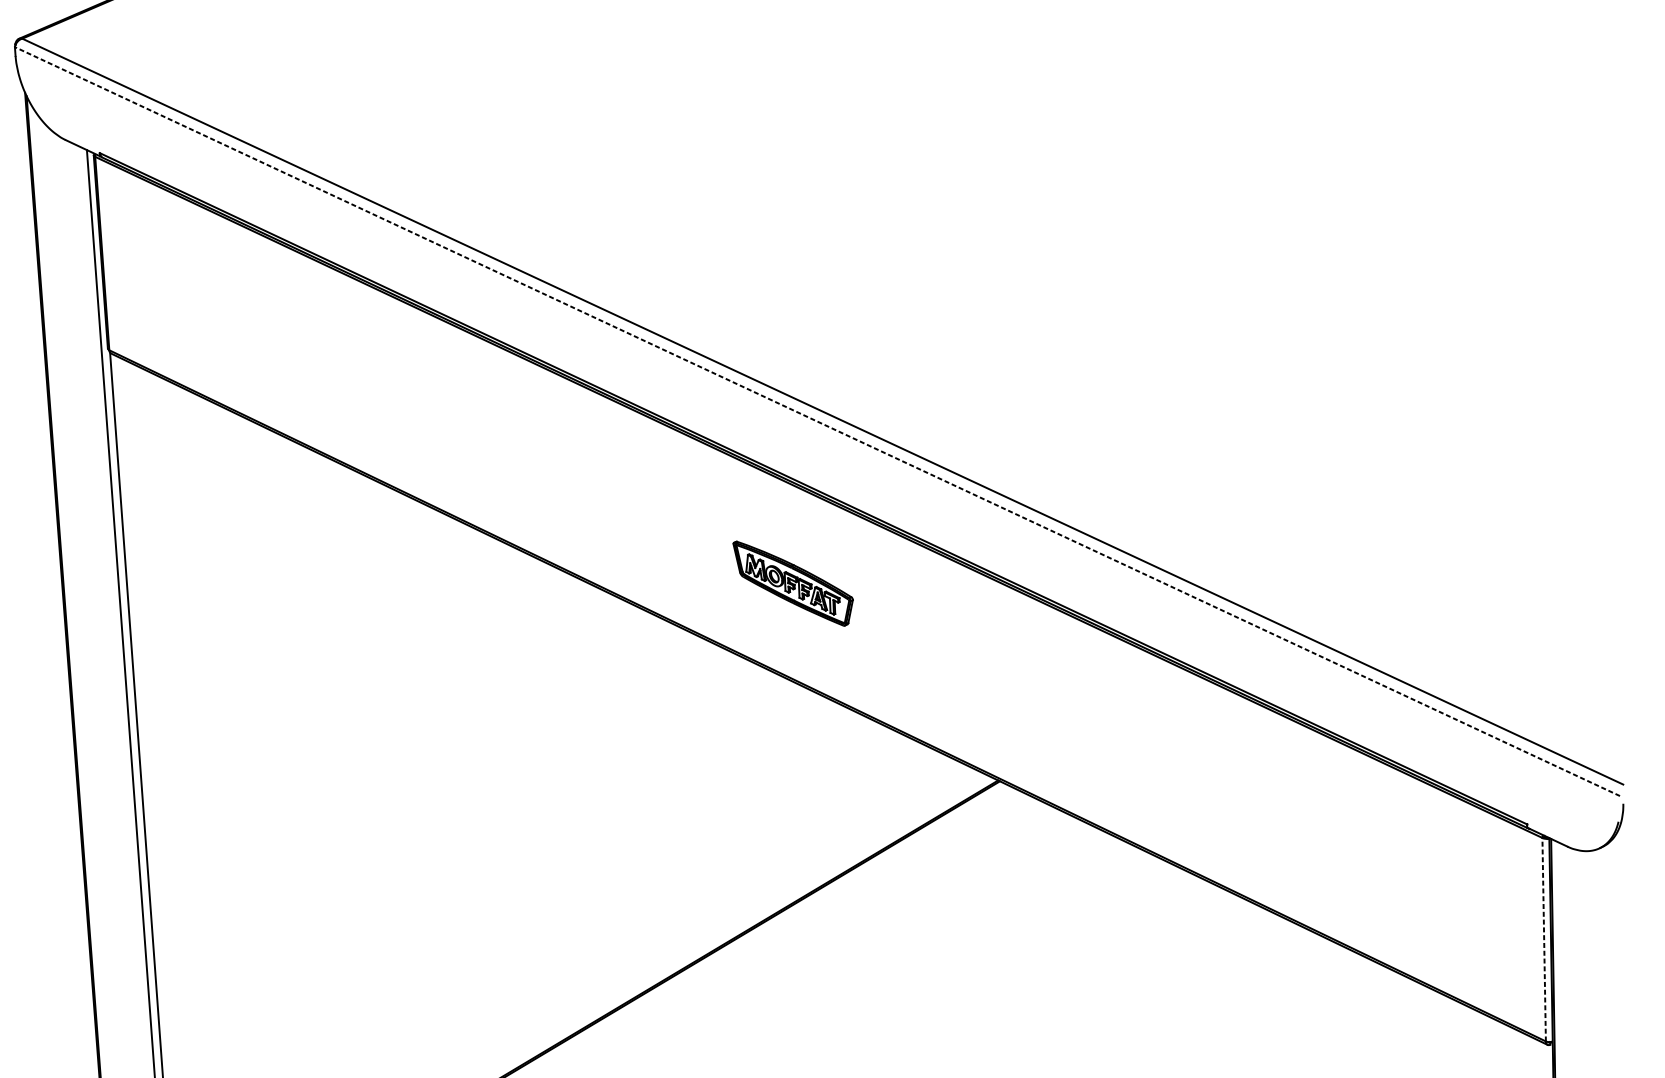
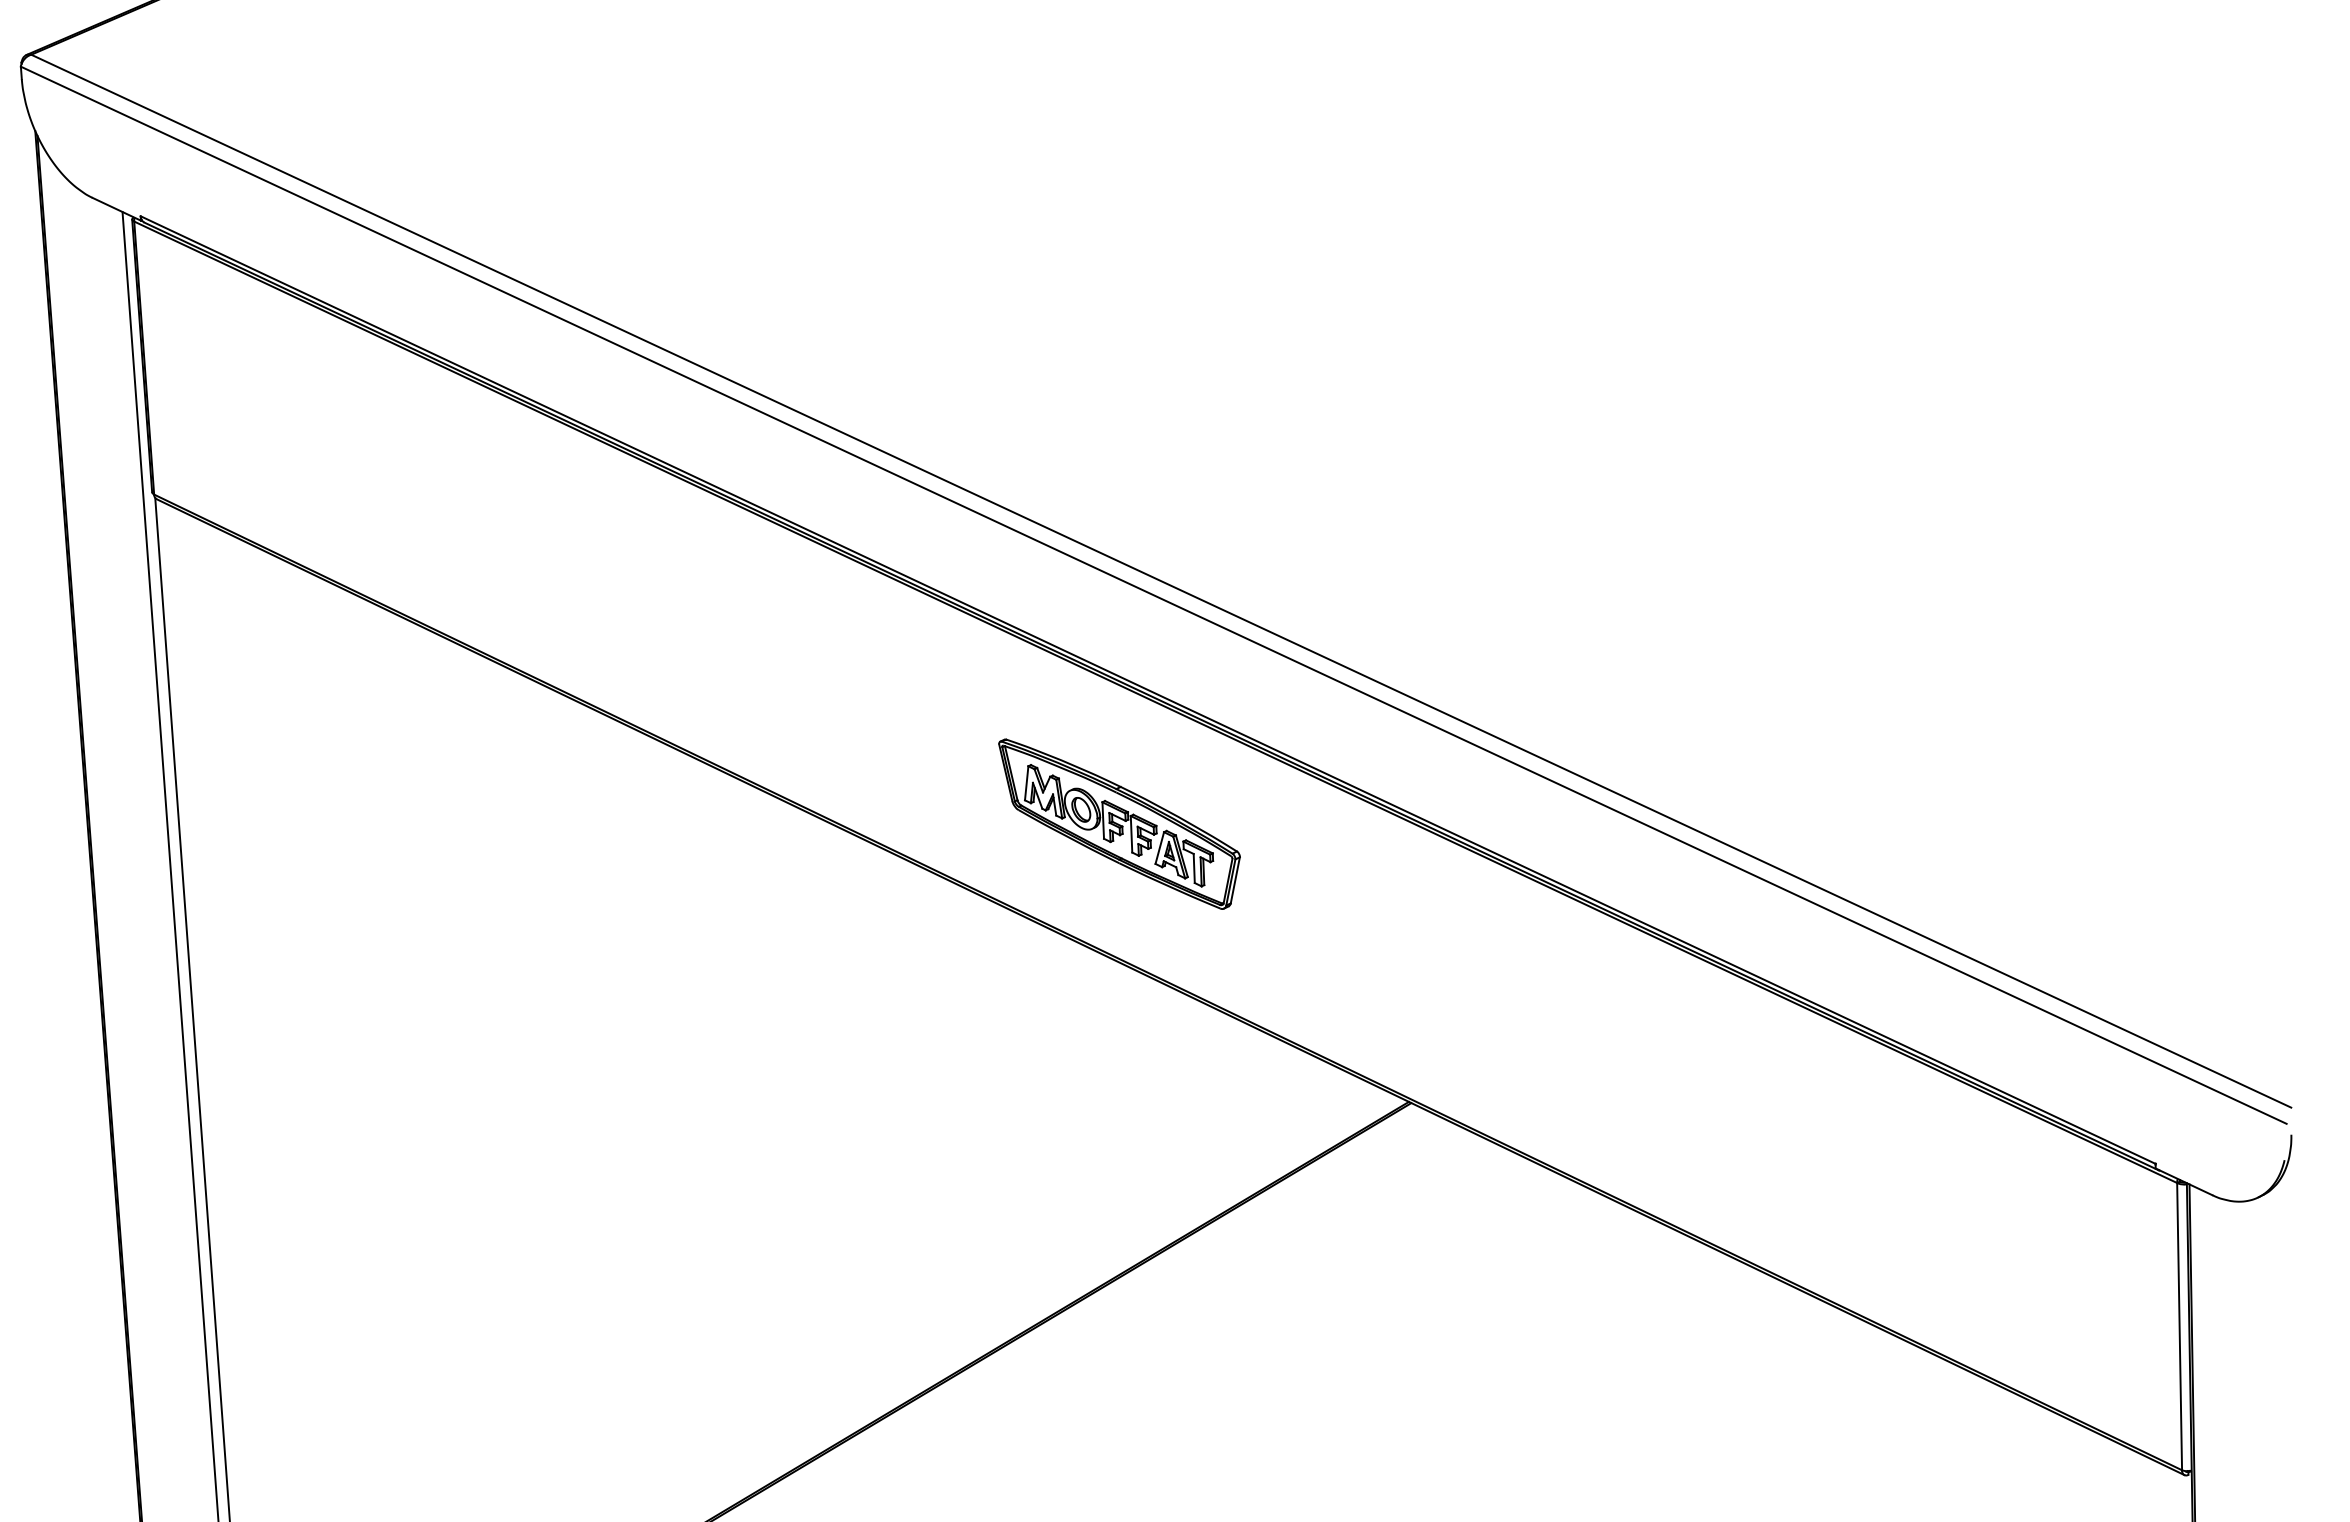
line: (817, 421) -> (1153, 595), dashed -> solid
part: (793, 583) -> (1119, 823), size x1.43
line: (1544, 939) -> (2179, 1326), dashed -> solid

